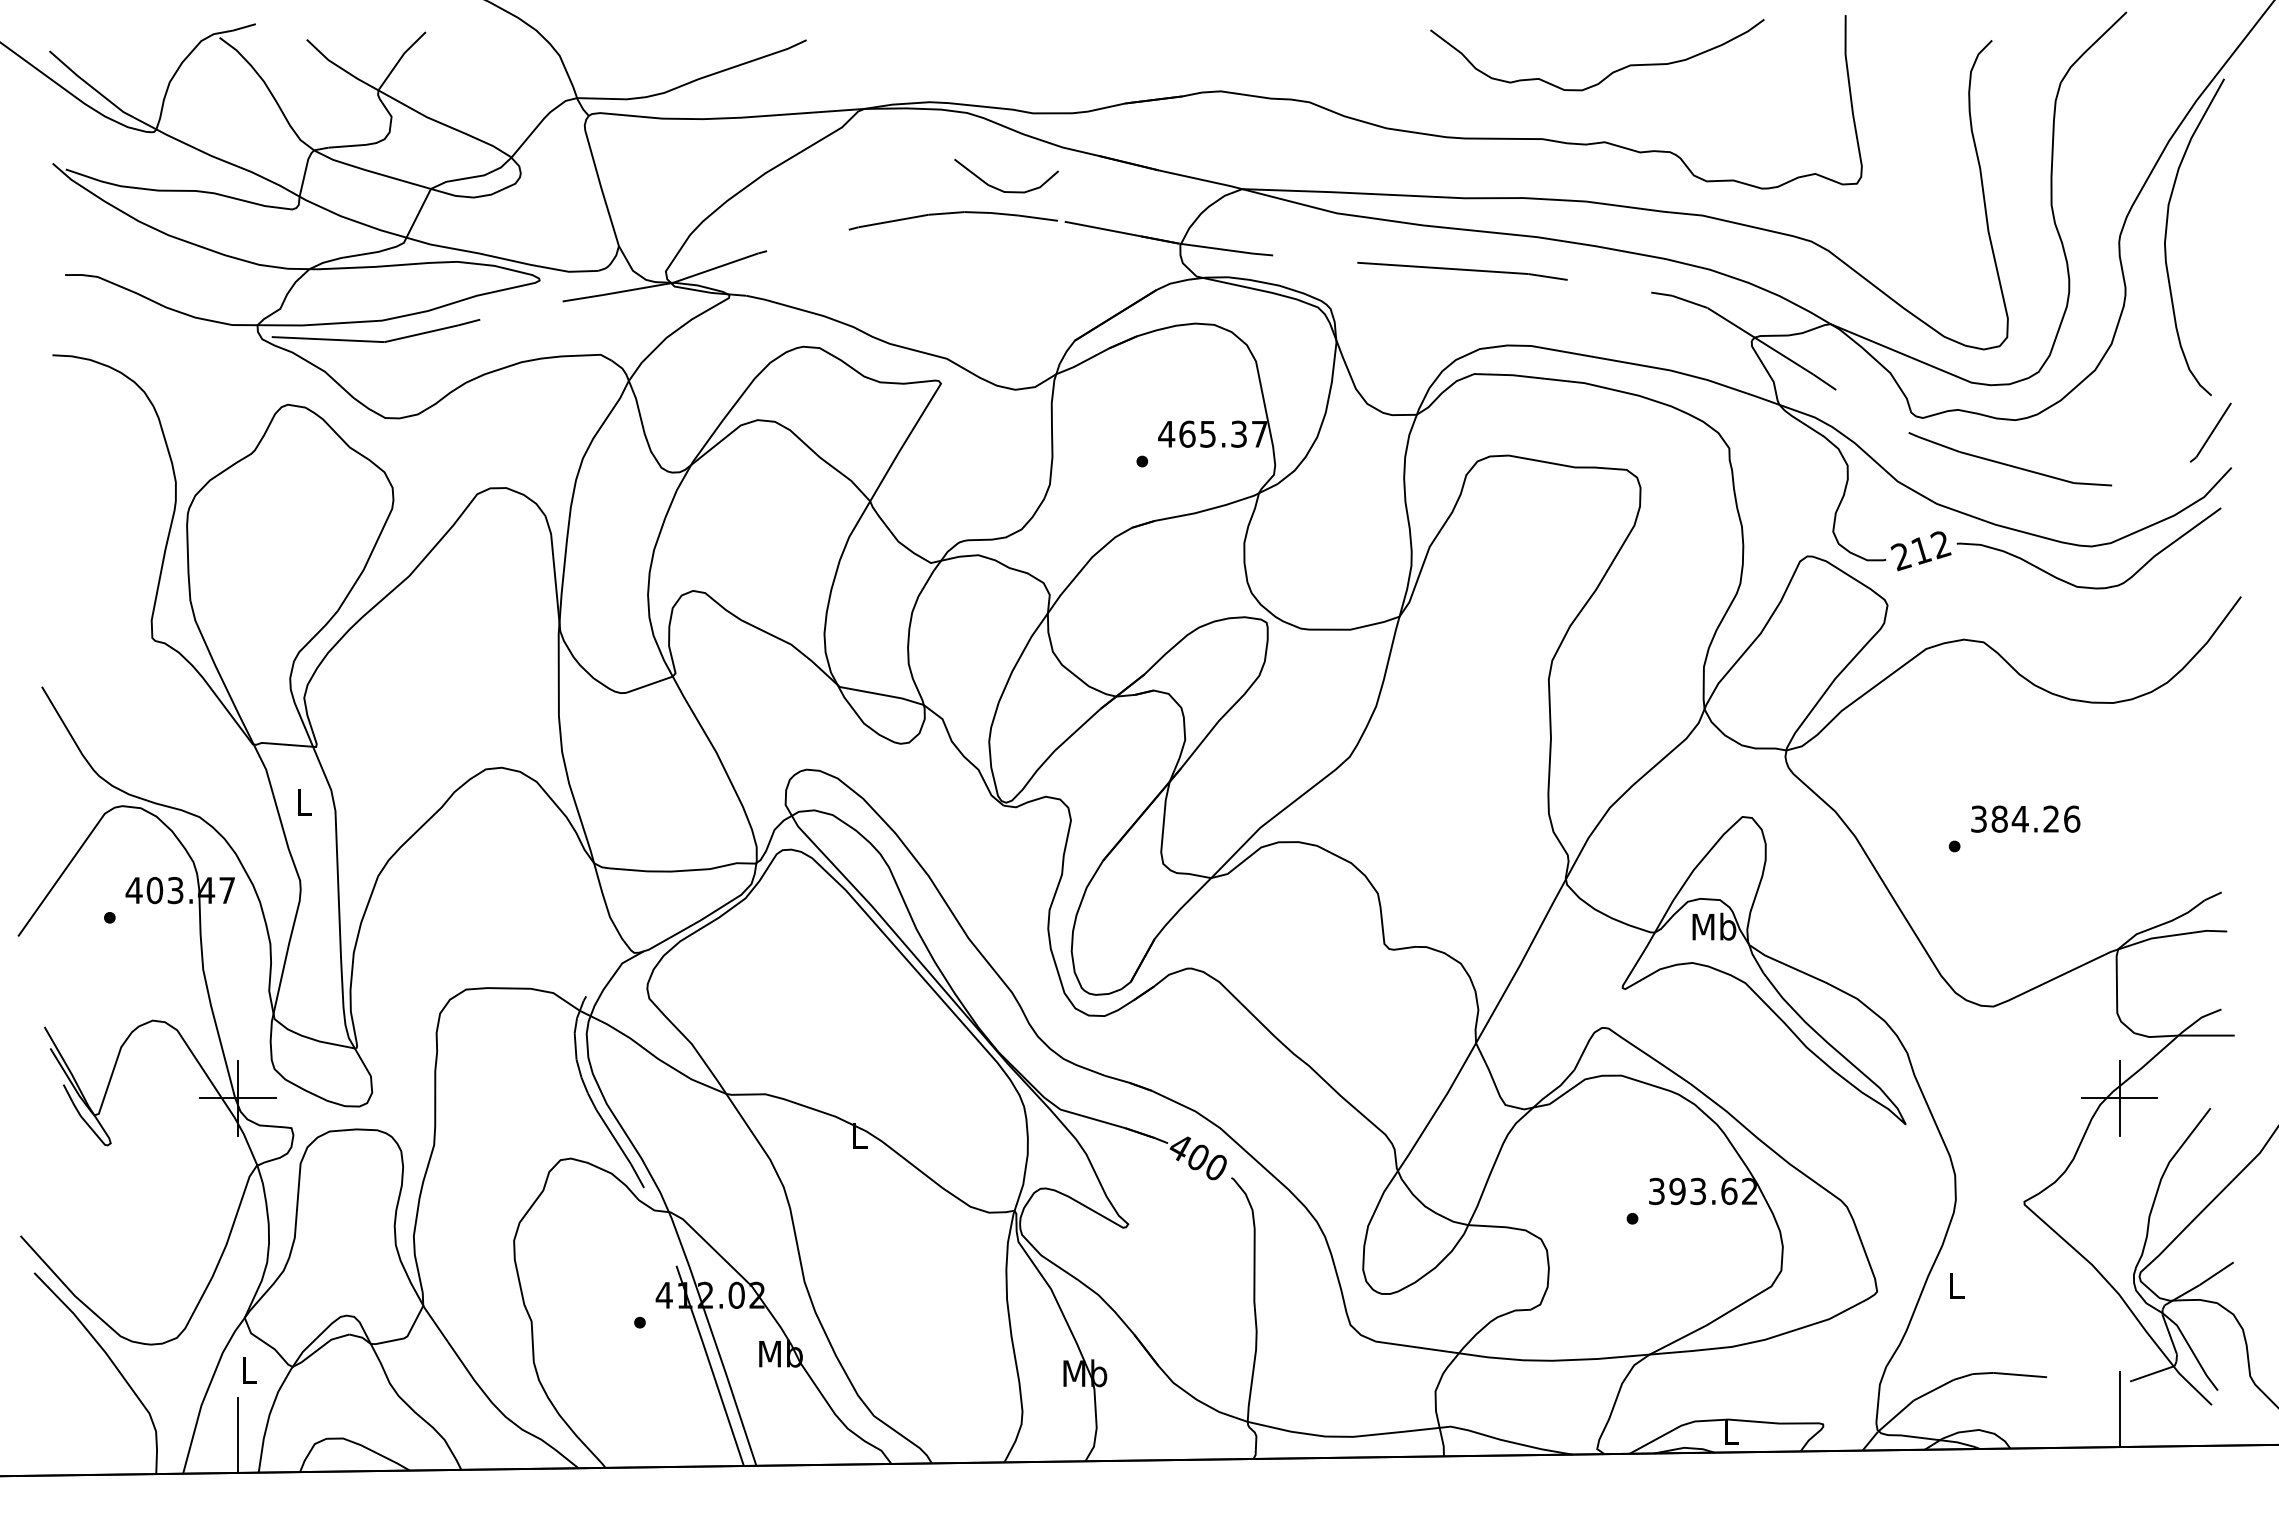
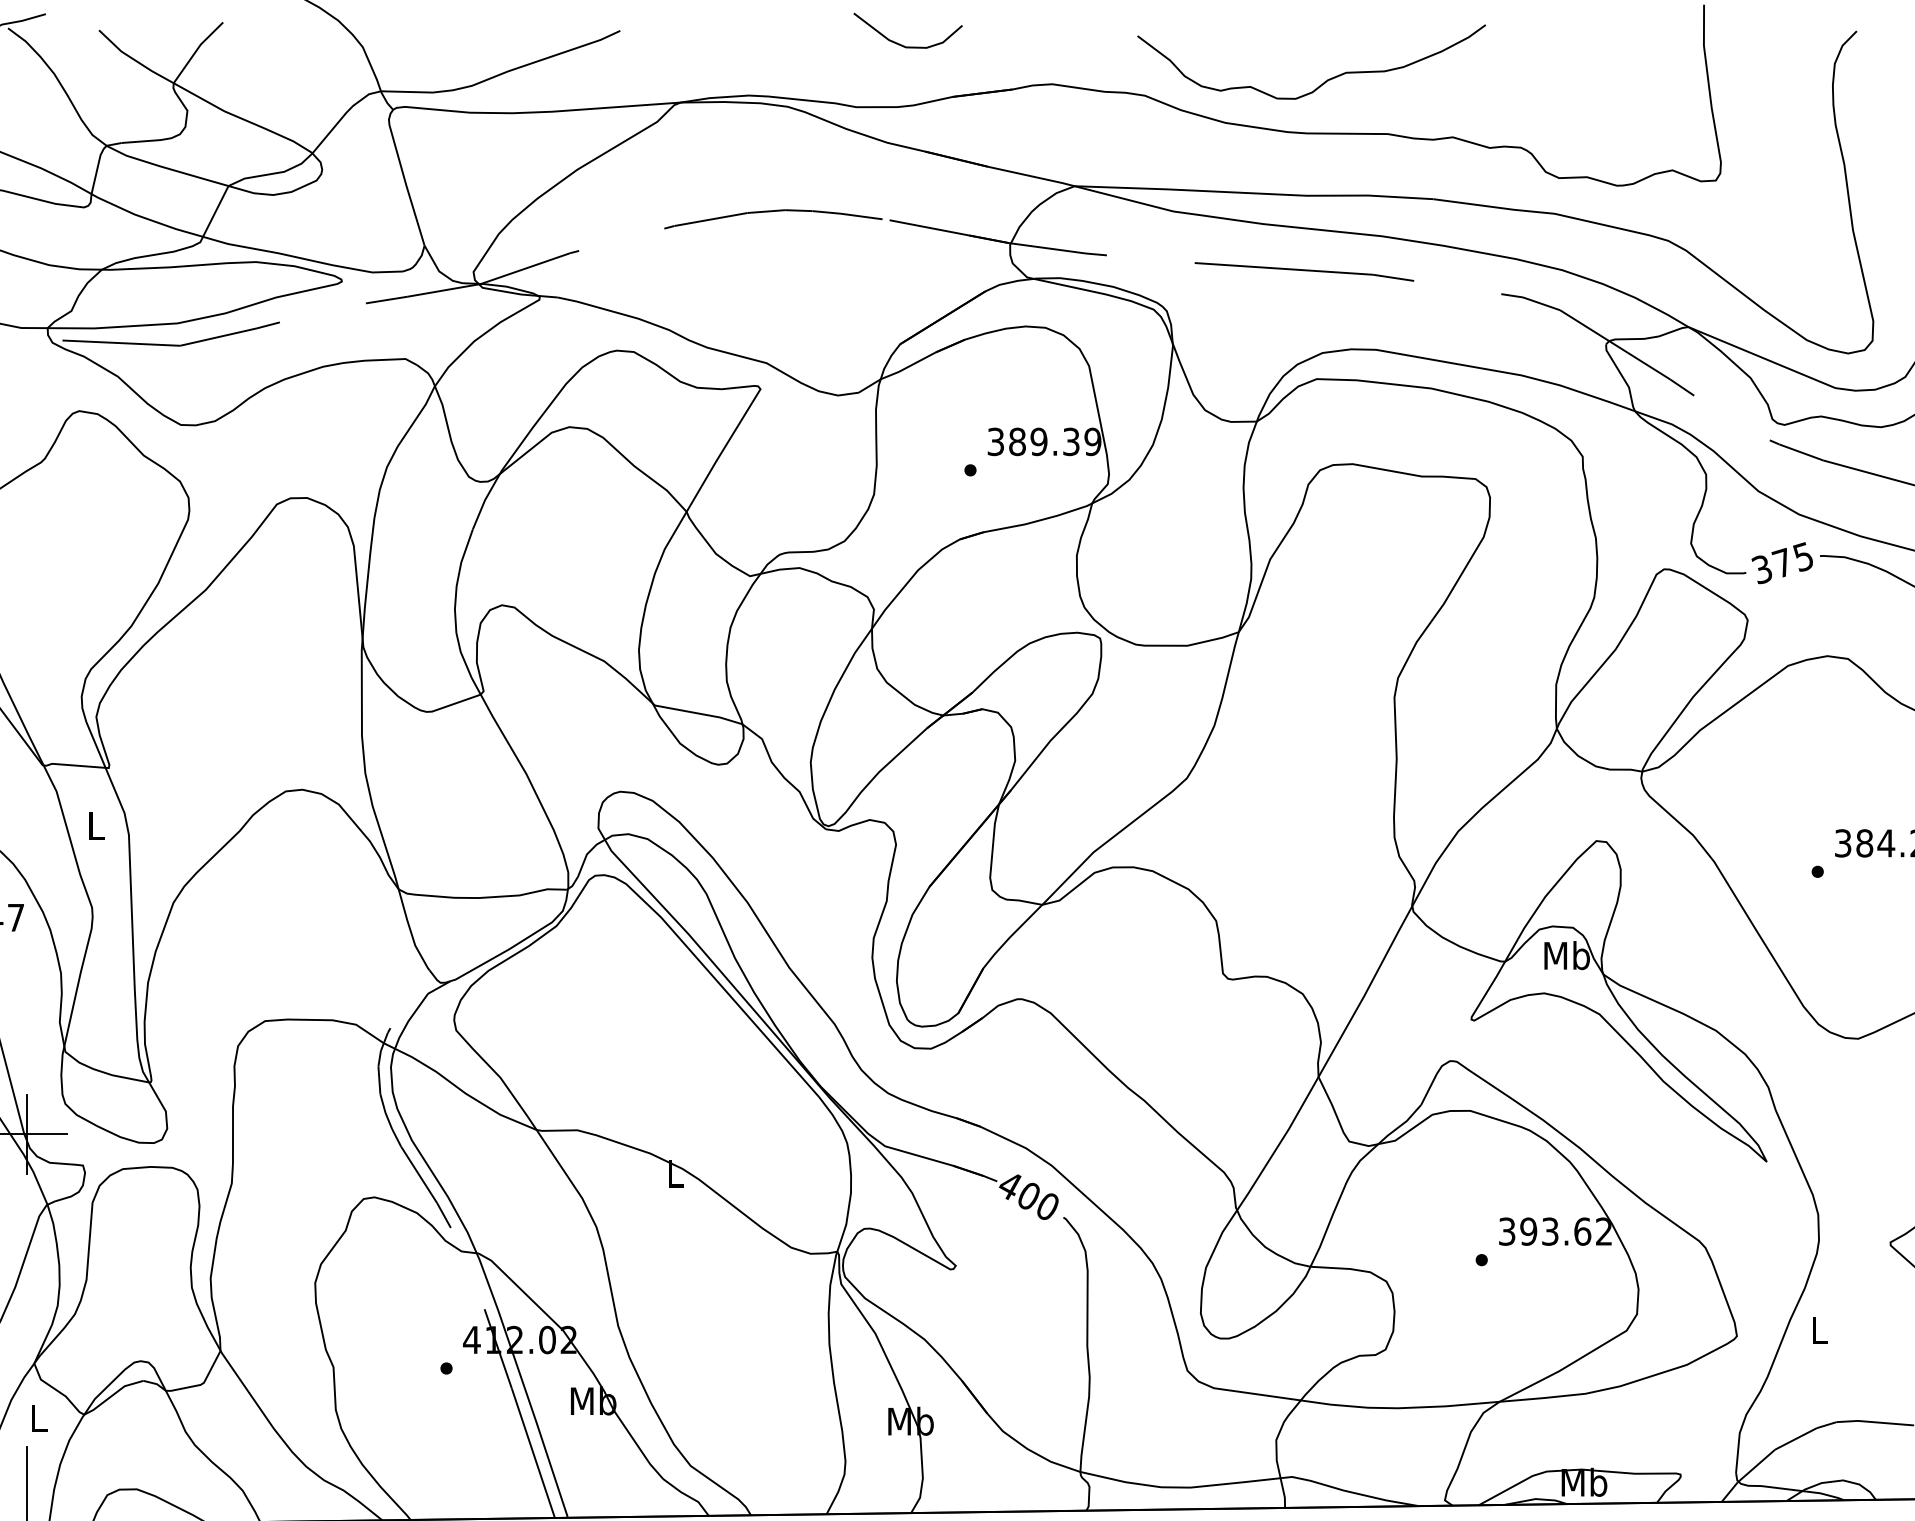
curve: (1612, 71) -> (1327, 79), moved
curve: (999, 188) -> (900, 43), moved
text: (1212, 433) -> (1043, 441), 465.37 -> 389.39
text: (1920, 550) -> (1782, 563), 212 -> 375
text: (1730, 1431) -> (1583, 1482), L -> Mb

